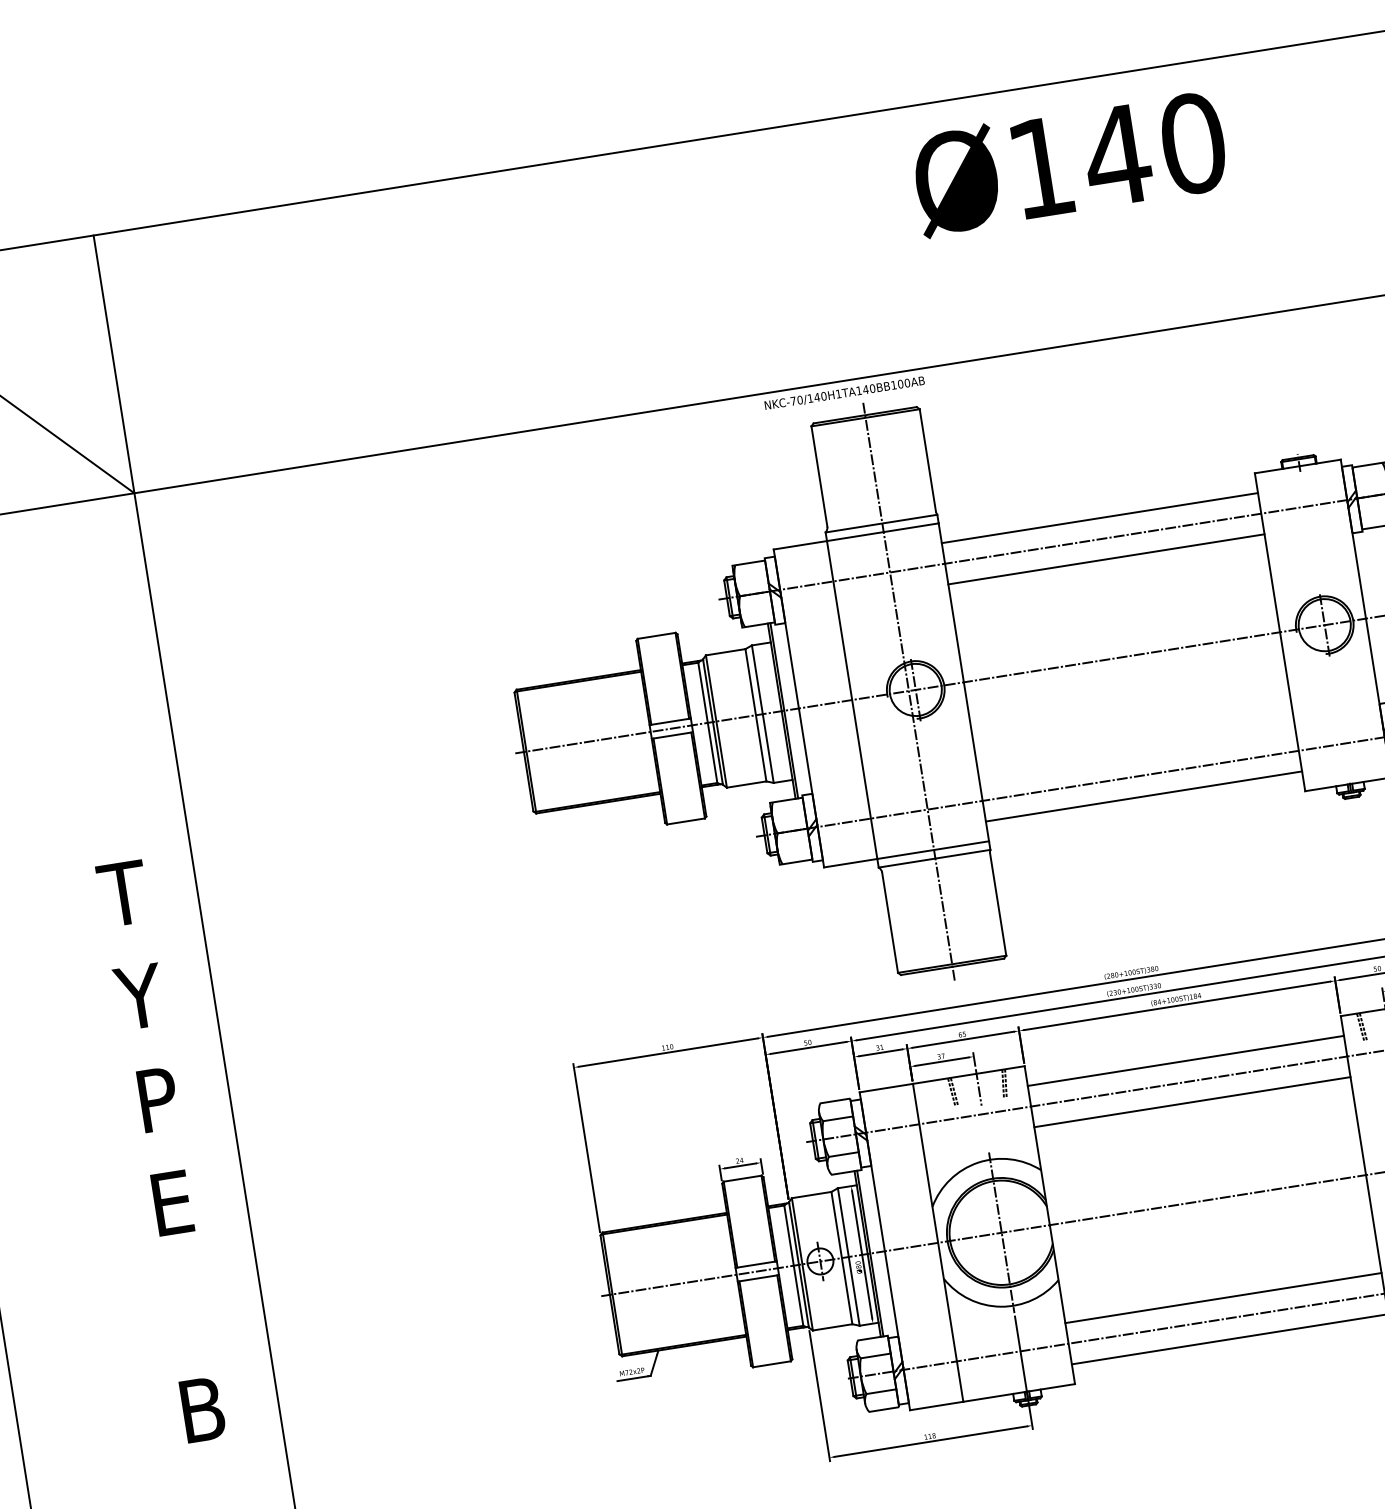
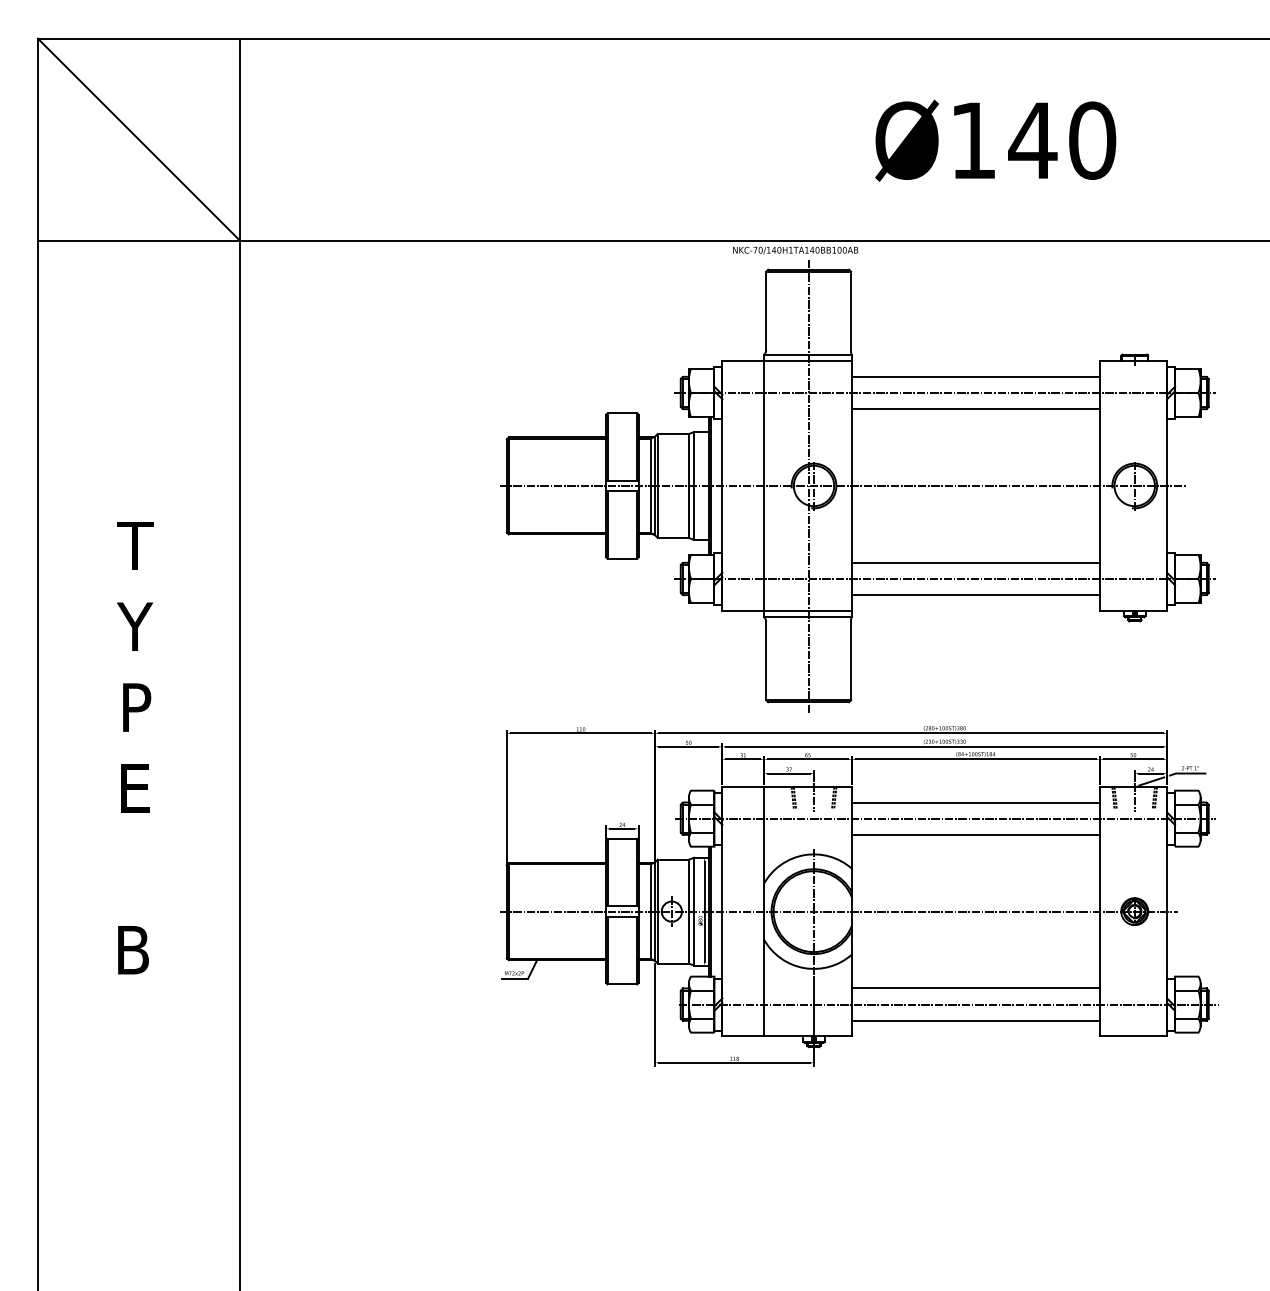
text: (1069, 163) -> (995, 140), moved
line: (1137, 754) -> (975, 562), added
text: (164, 1152) -> (135, 748), moved

